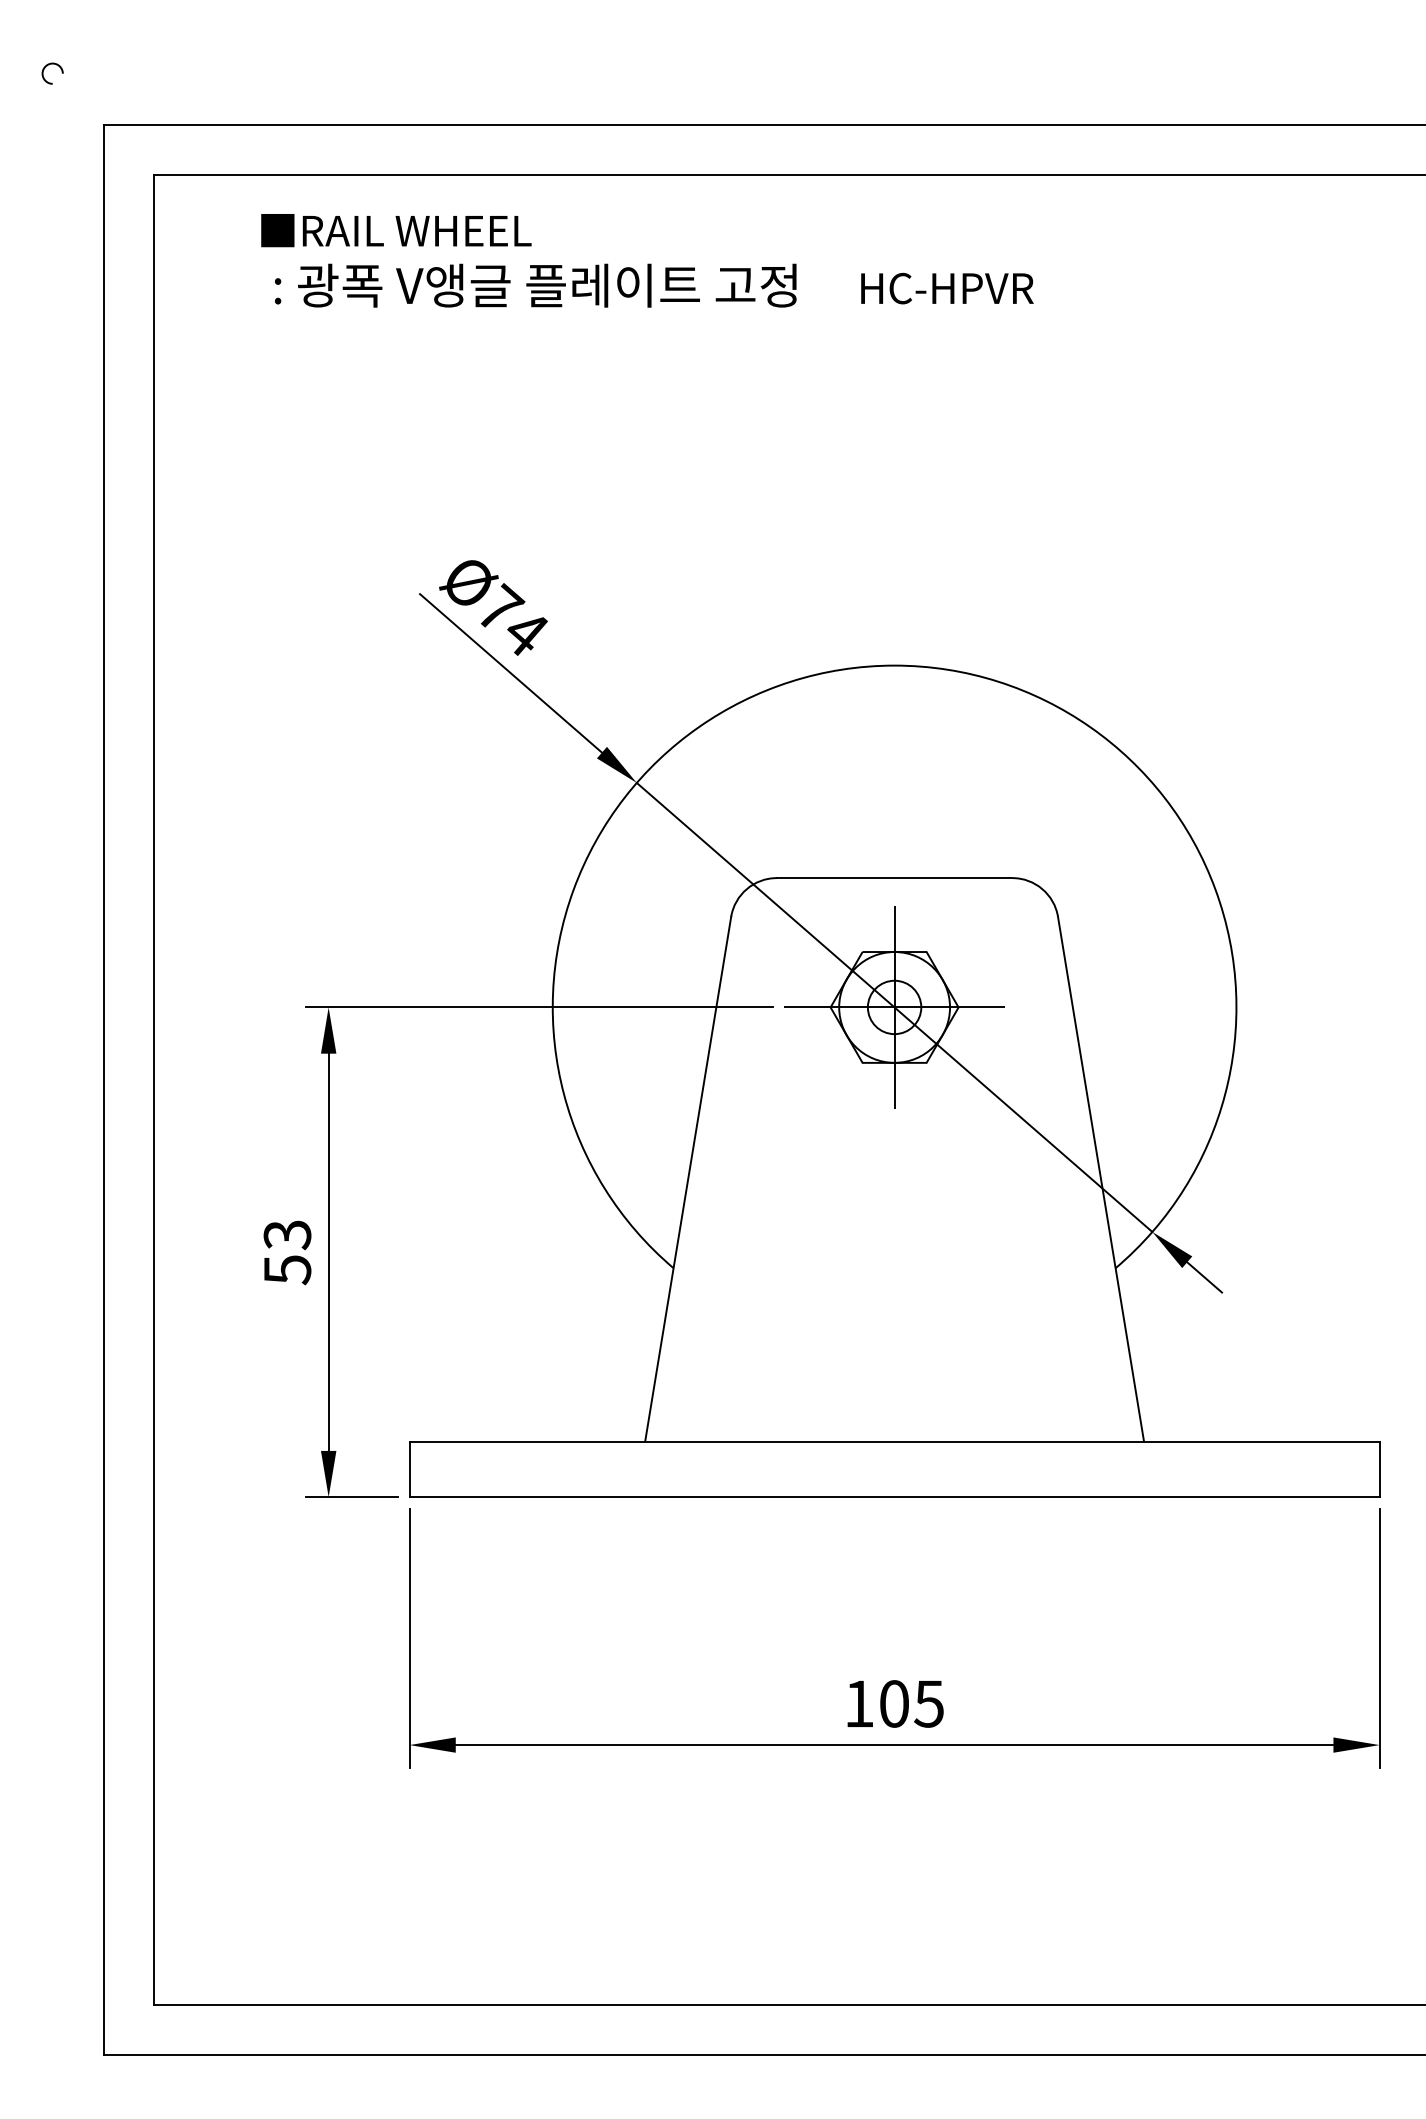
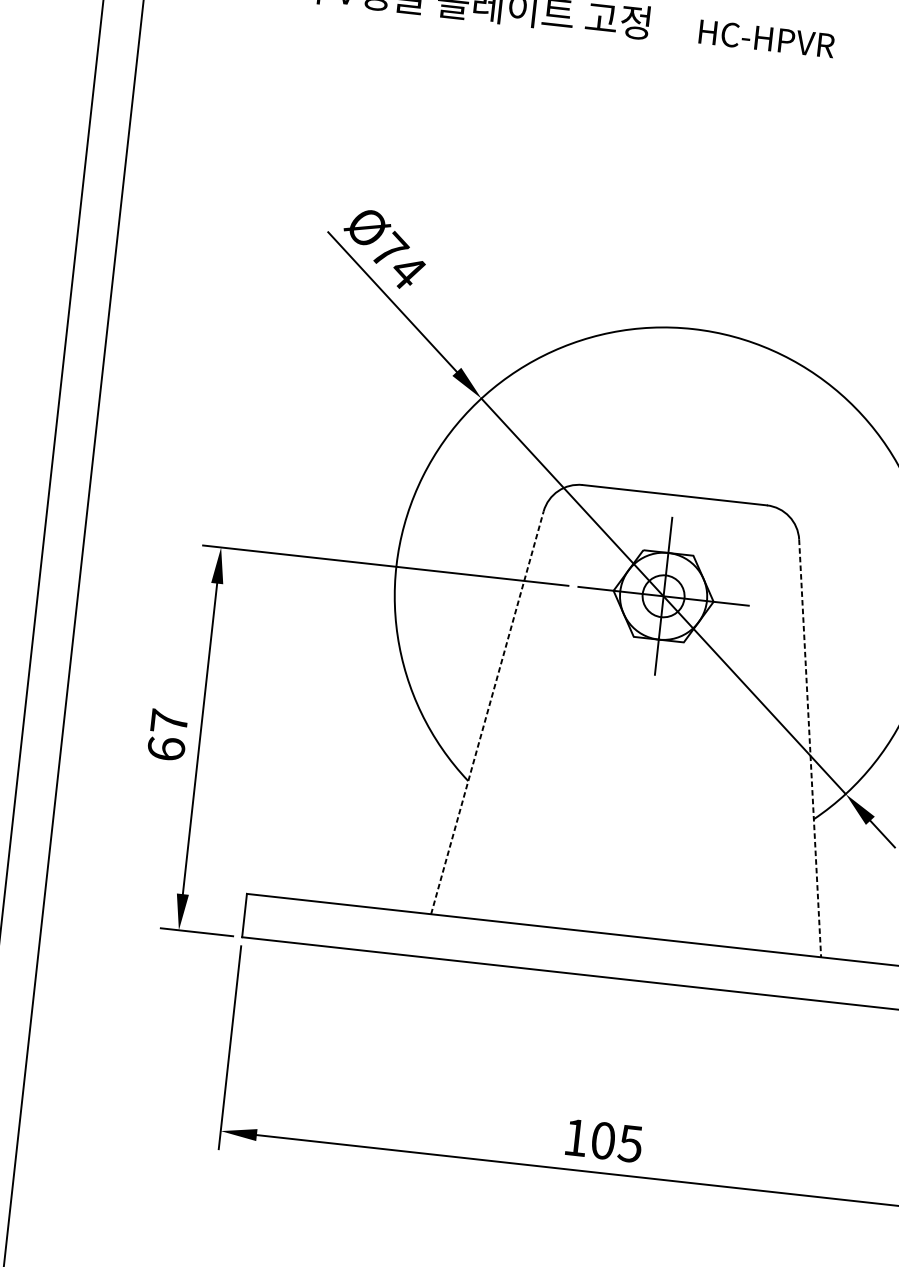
line: (688, 1179) -> (487, 713), solid -> dashed
line: (1101, 1179) -> (810, 748), solid -> dashed
text: (287, 1252) -> (167, 735), 53 -> 67

